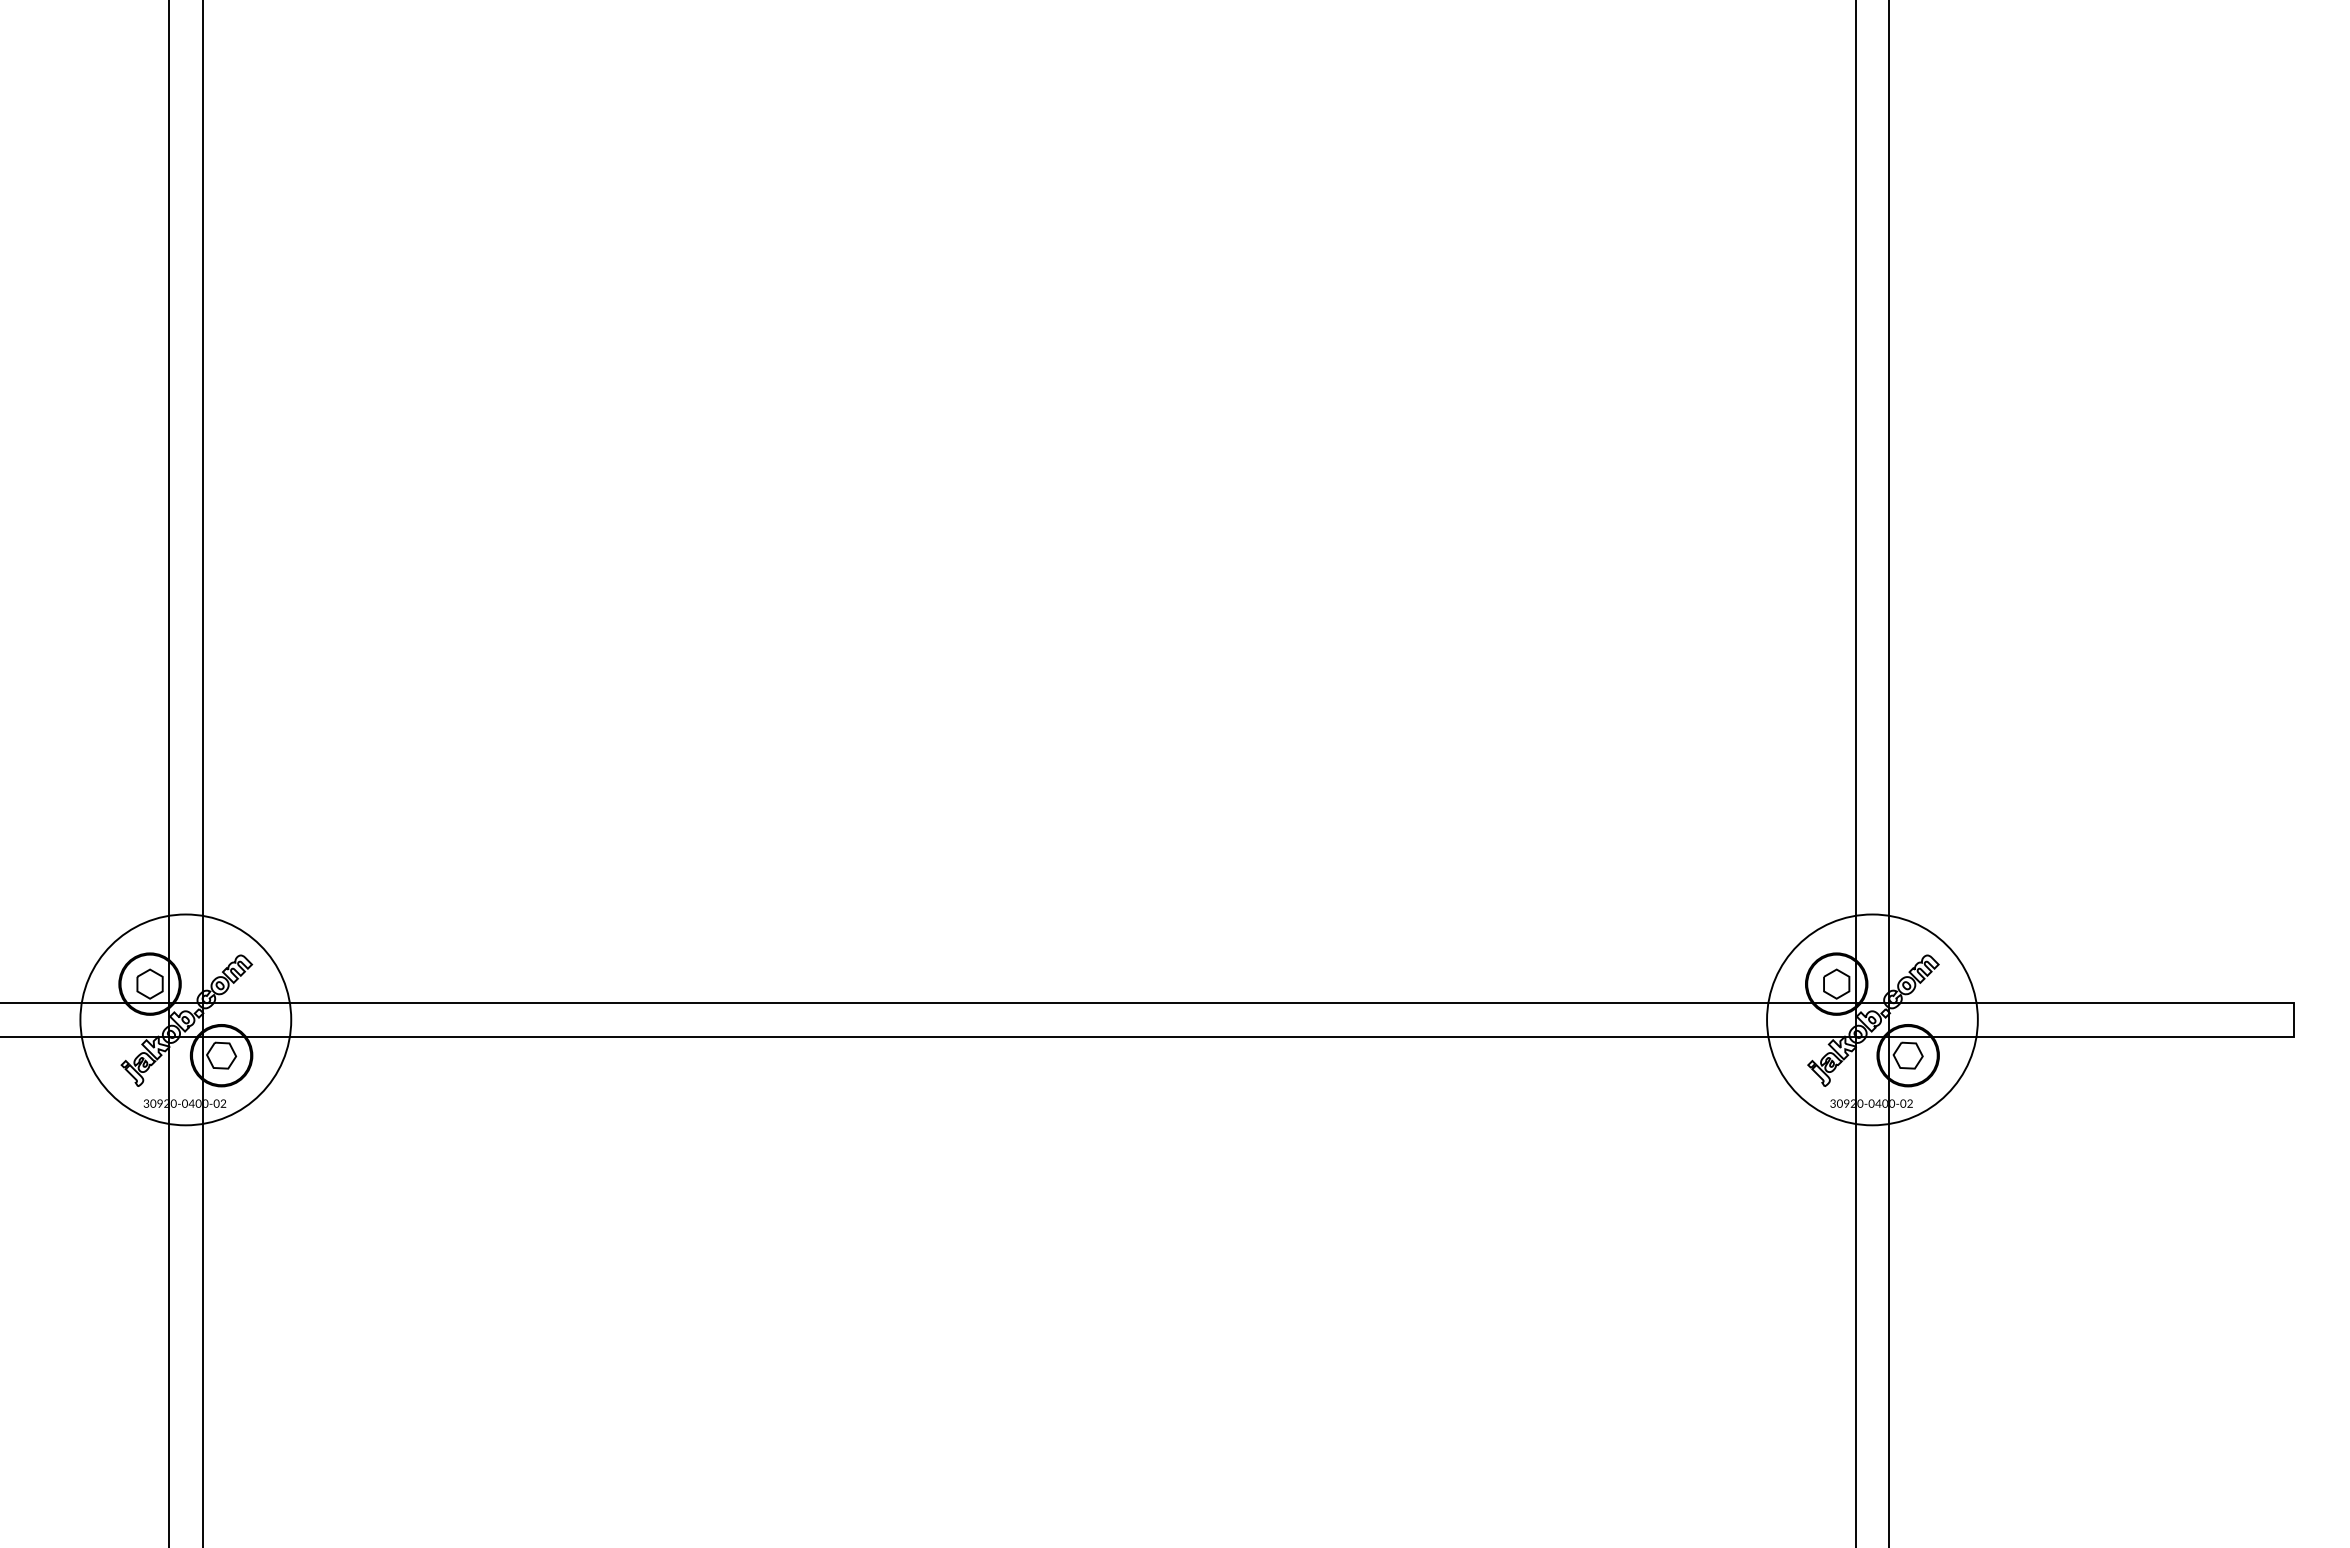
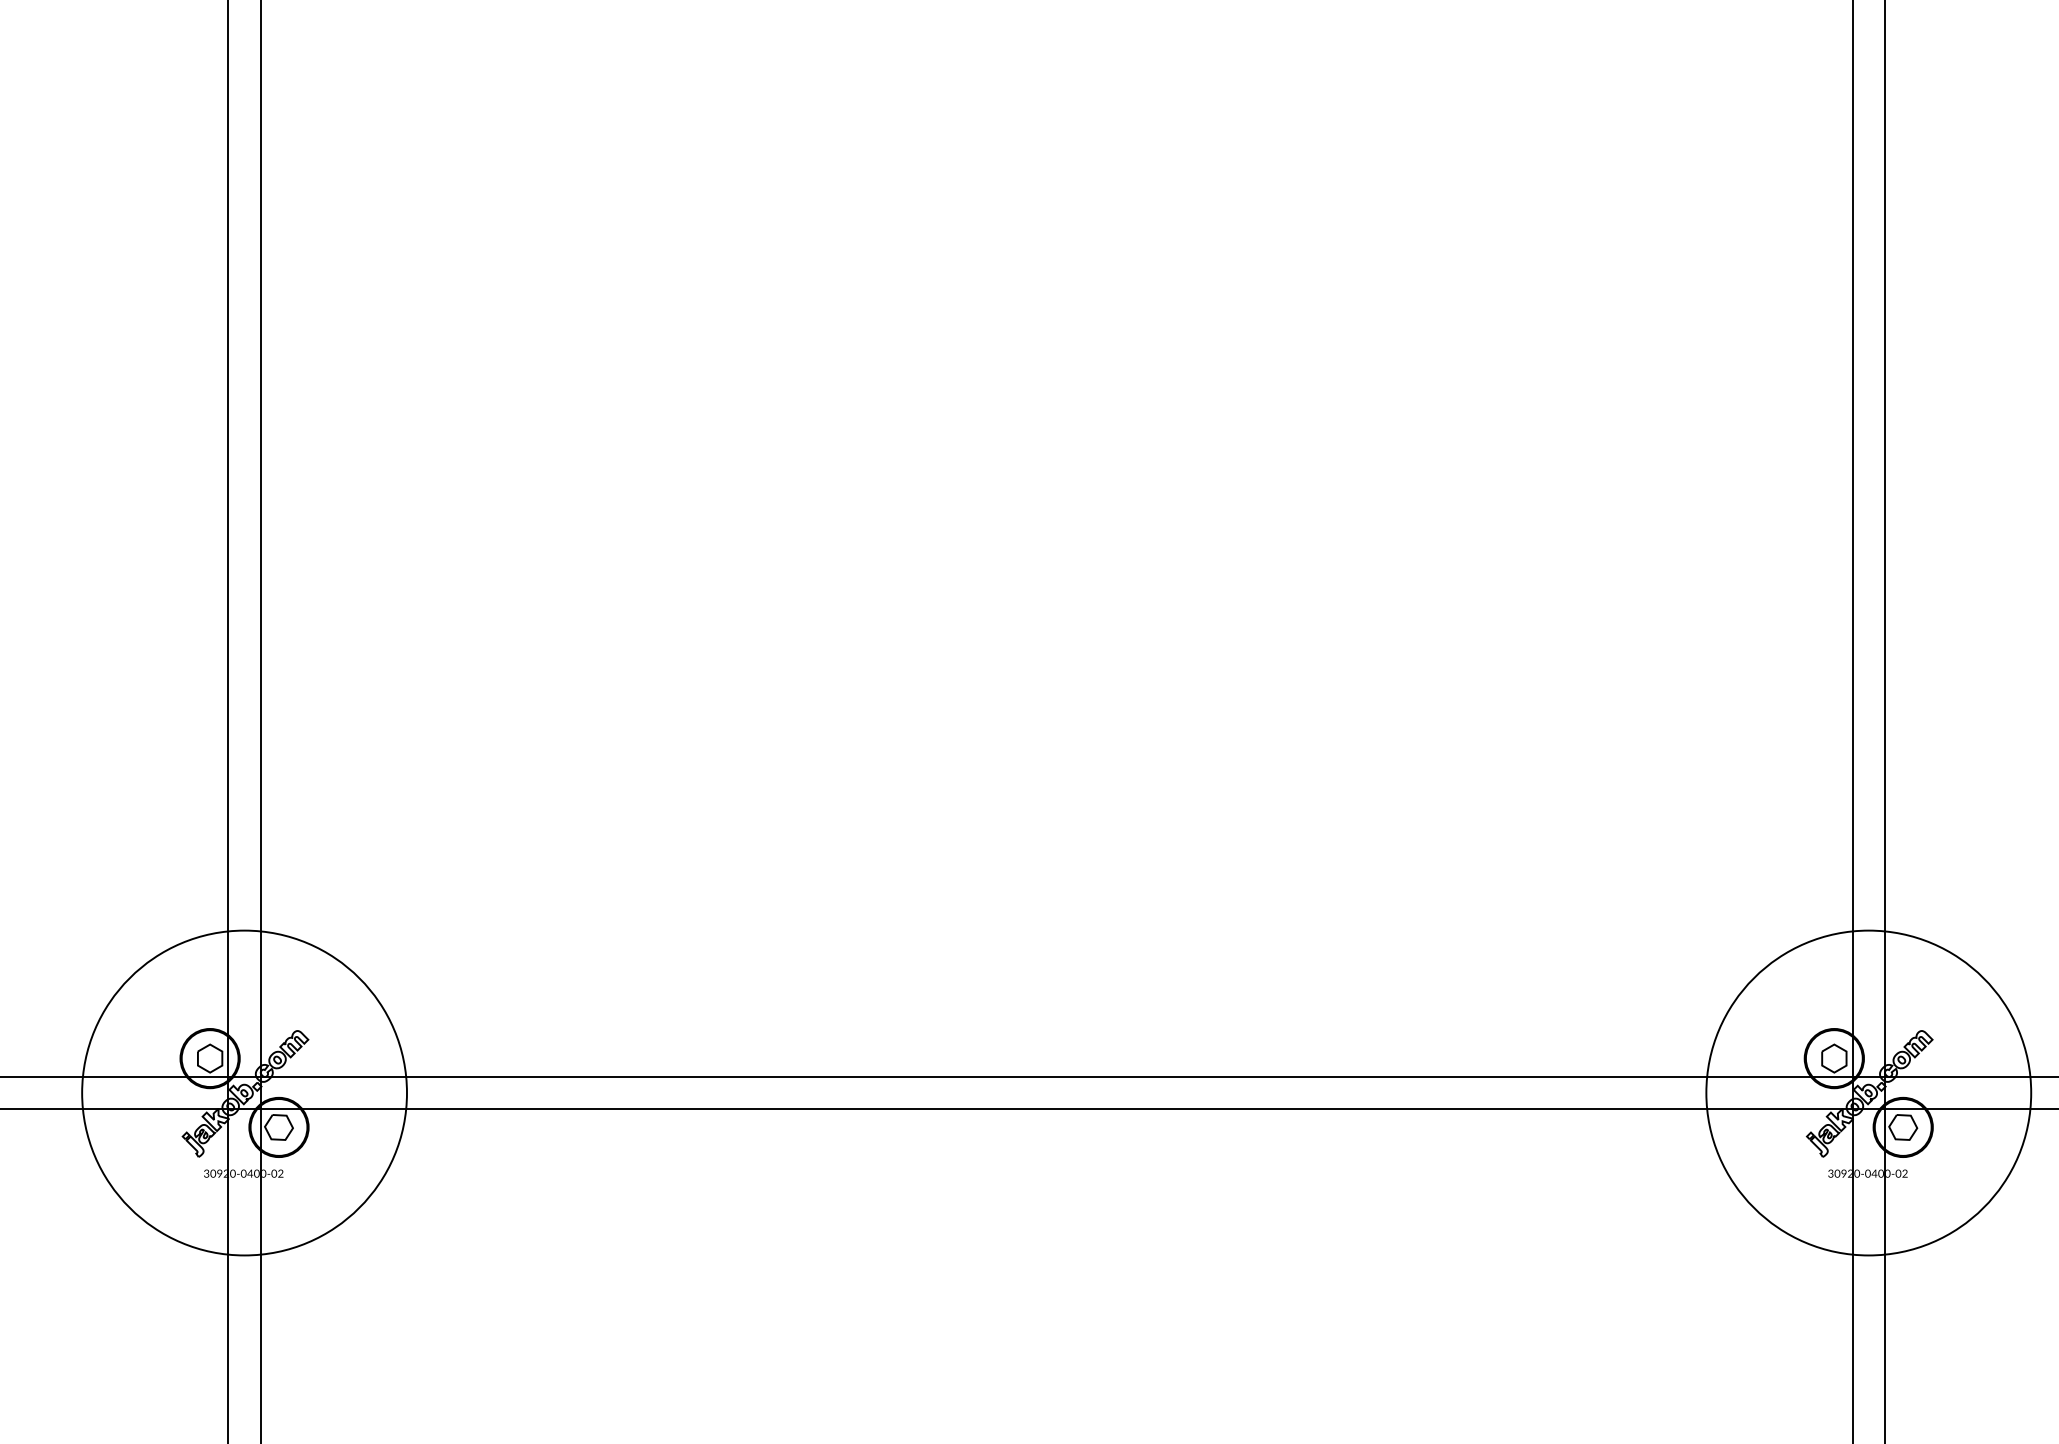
circle: (185, 1019) -> (244, 1092), size x1.6
circle: (1872, 1019) -> (1868, 1092), size x1.6

